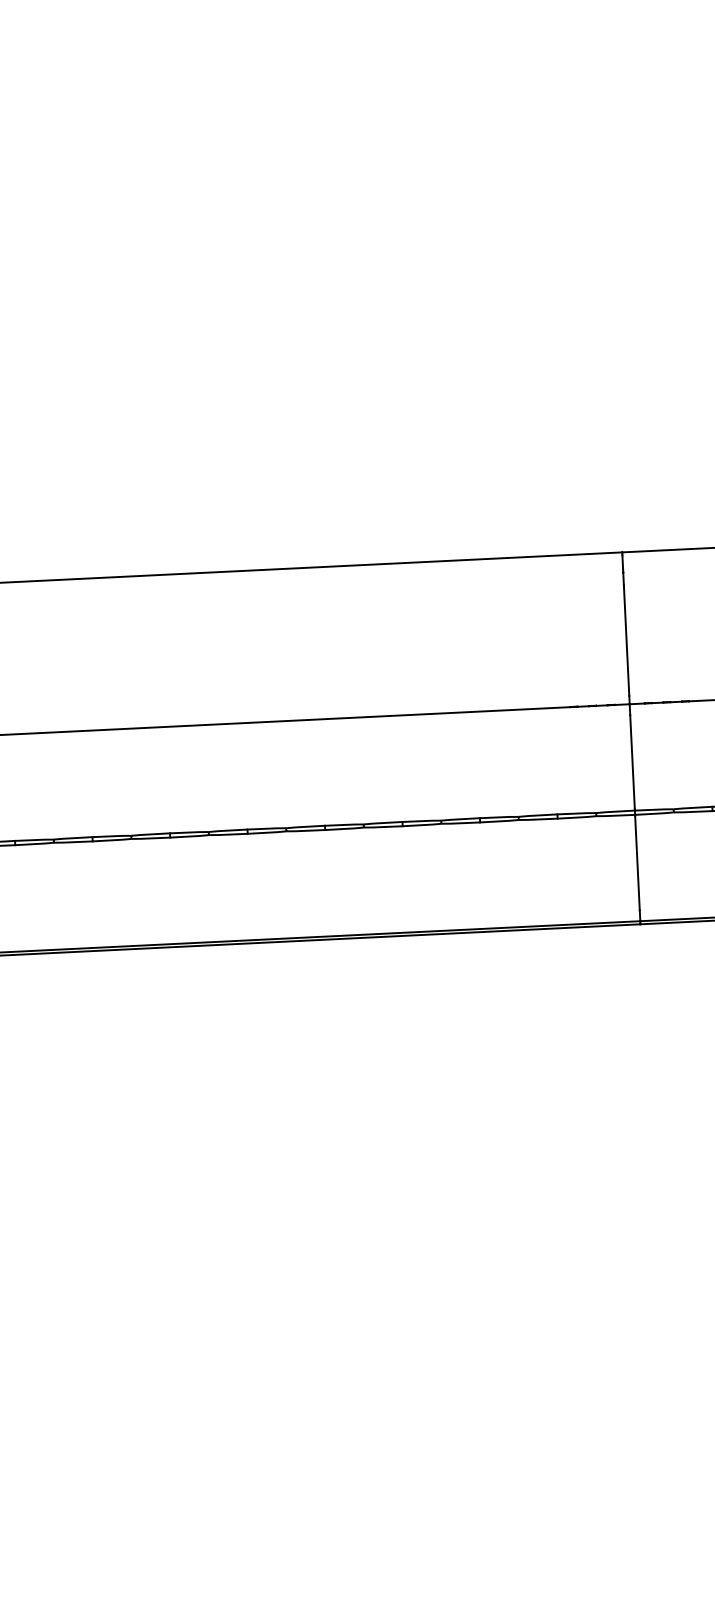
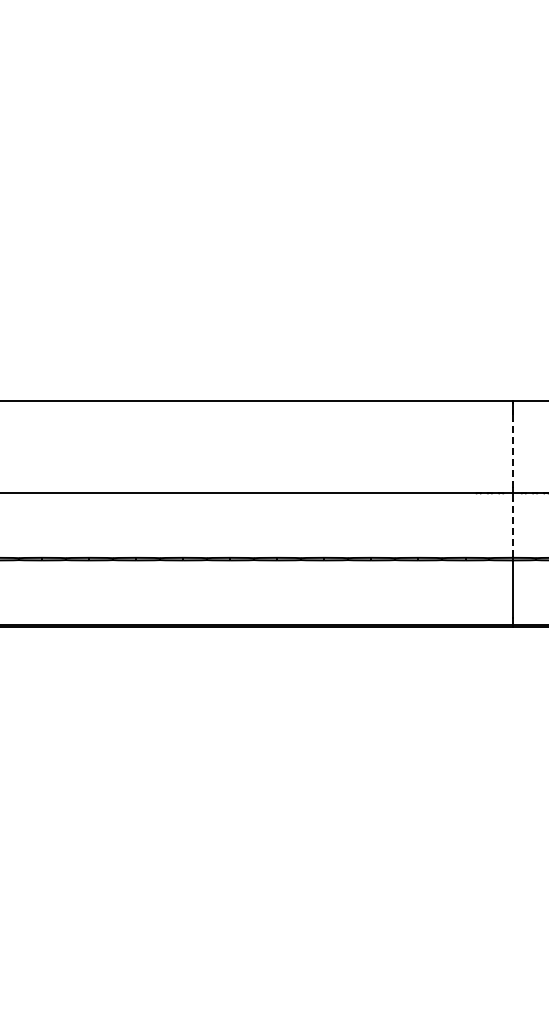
line: (626, 640) -> (512, 454), solid -> dashed
line: (632, 762) -> (512, 528), solid -> dashed

